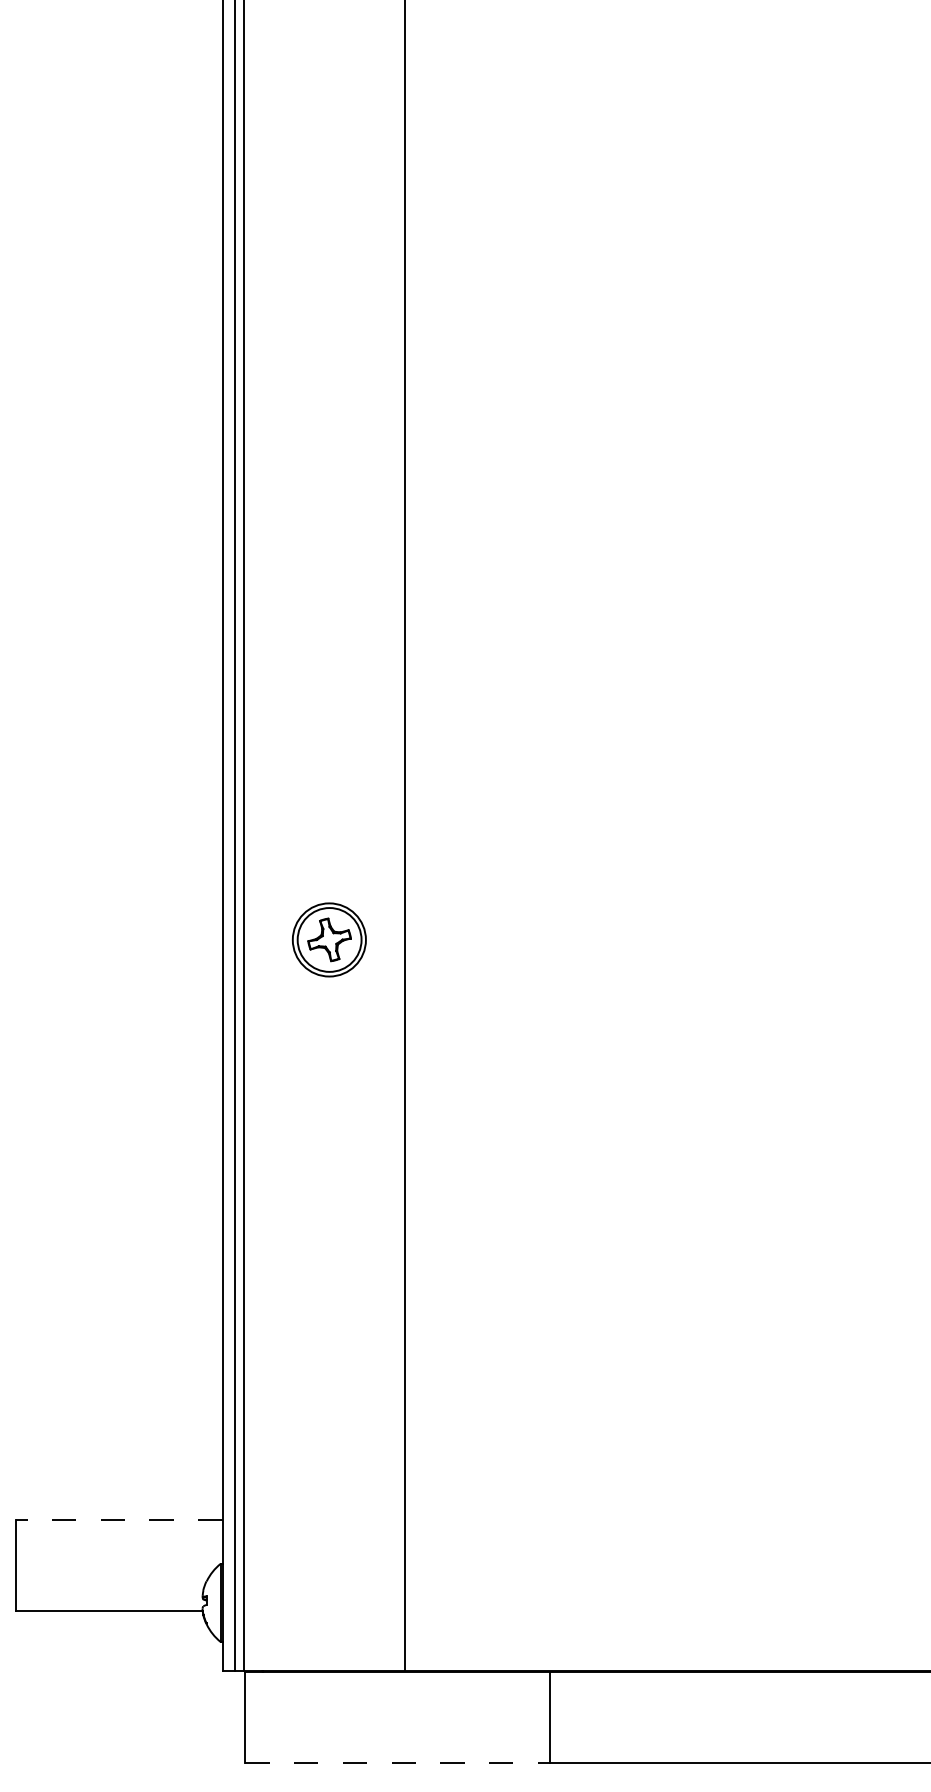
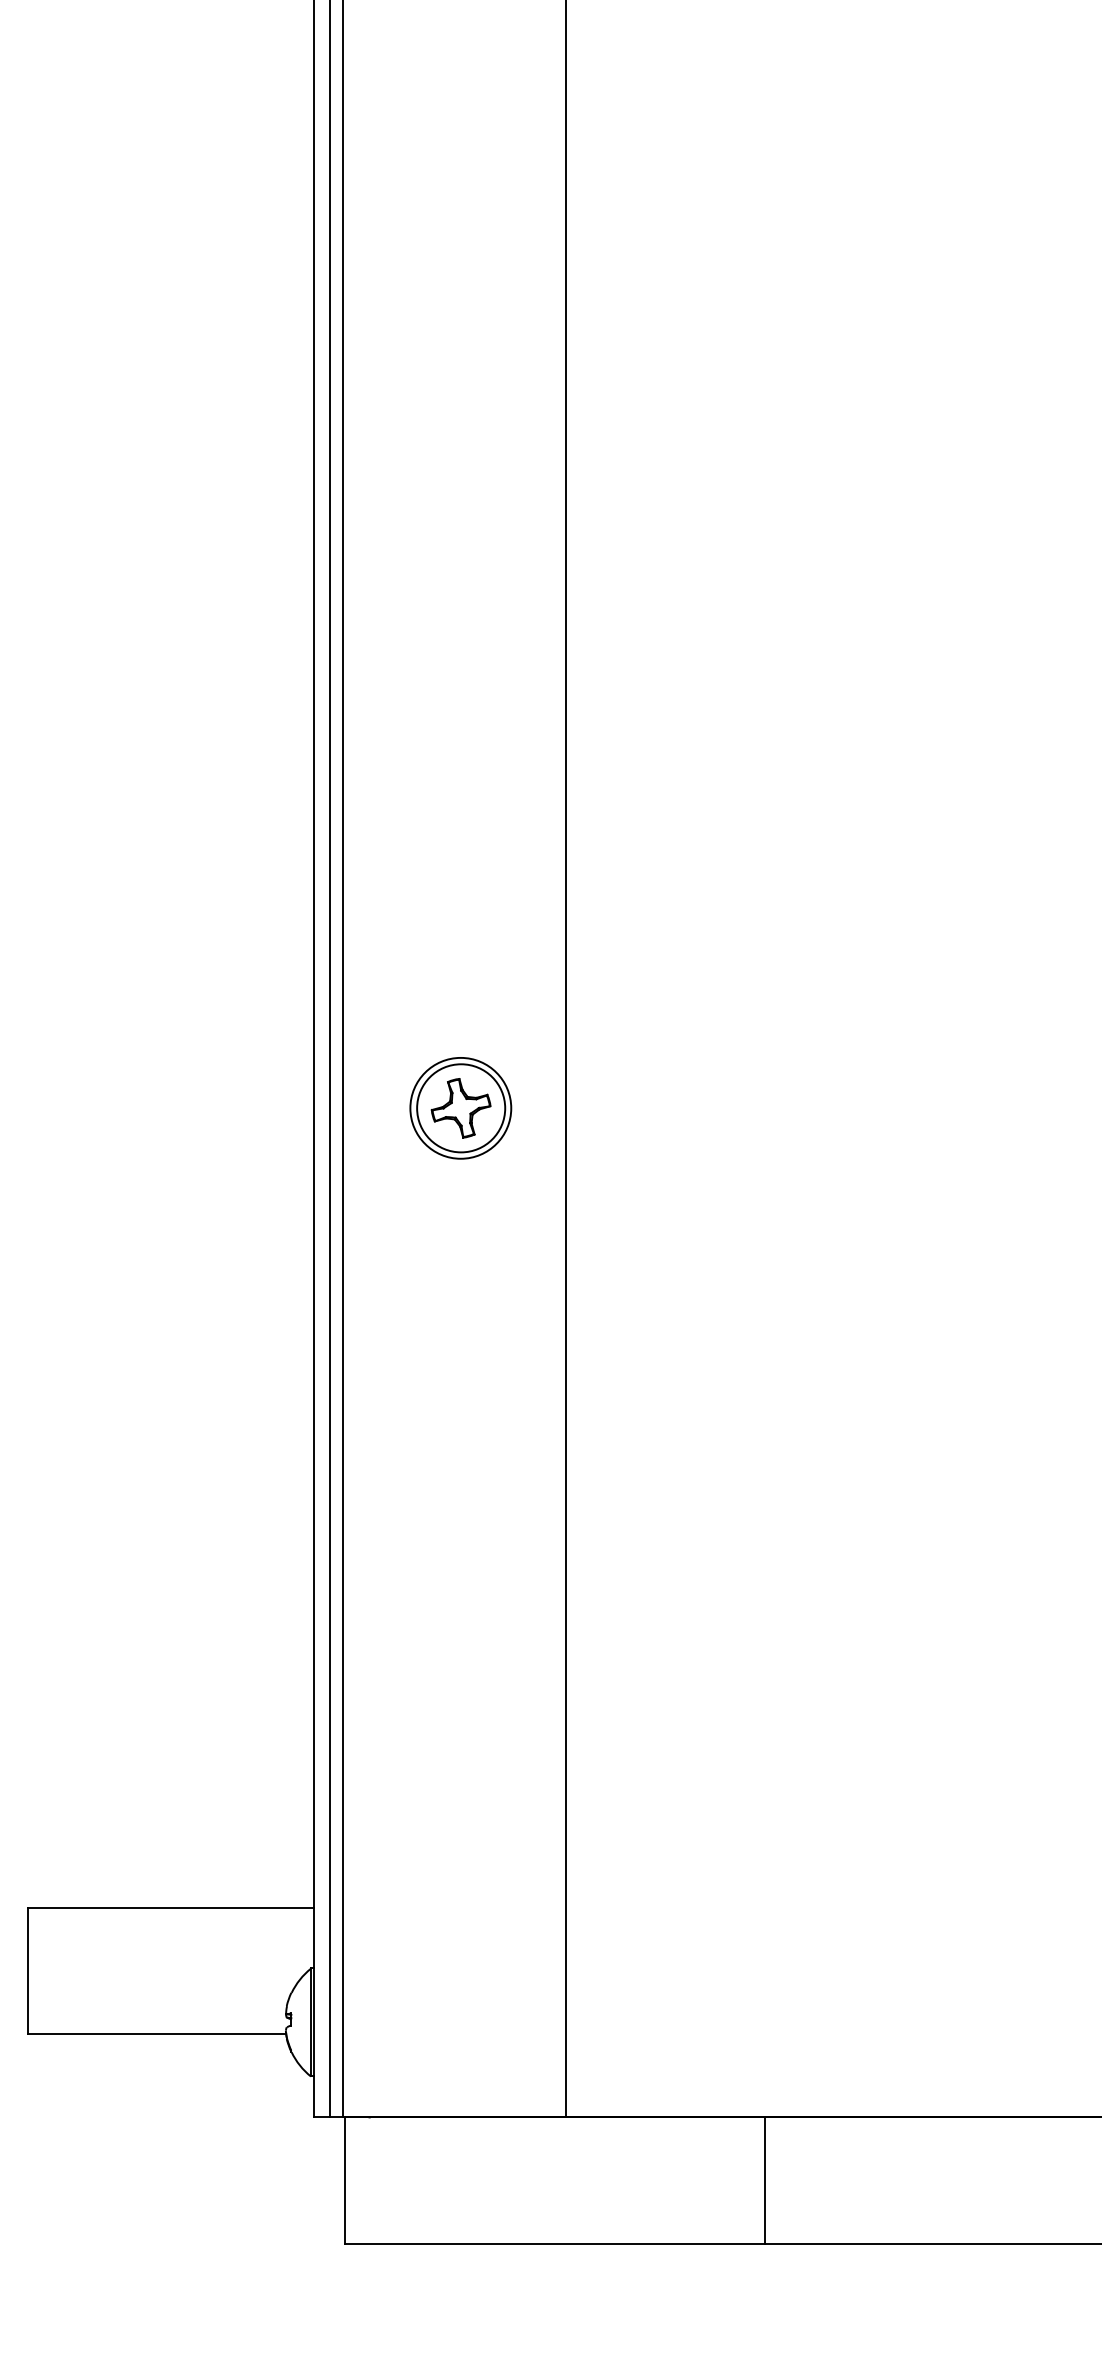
line: (118, 1519) -> (169, 1907), dashed -> solid
line: (398, 1763) -> (556, 2244), dashed -> solid

